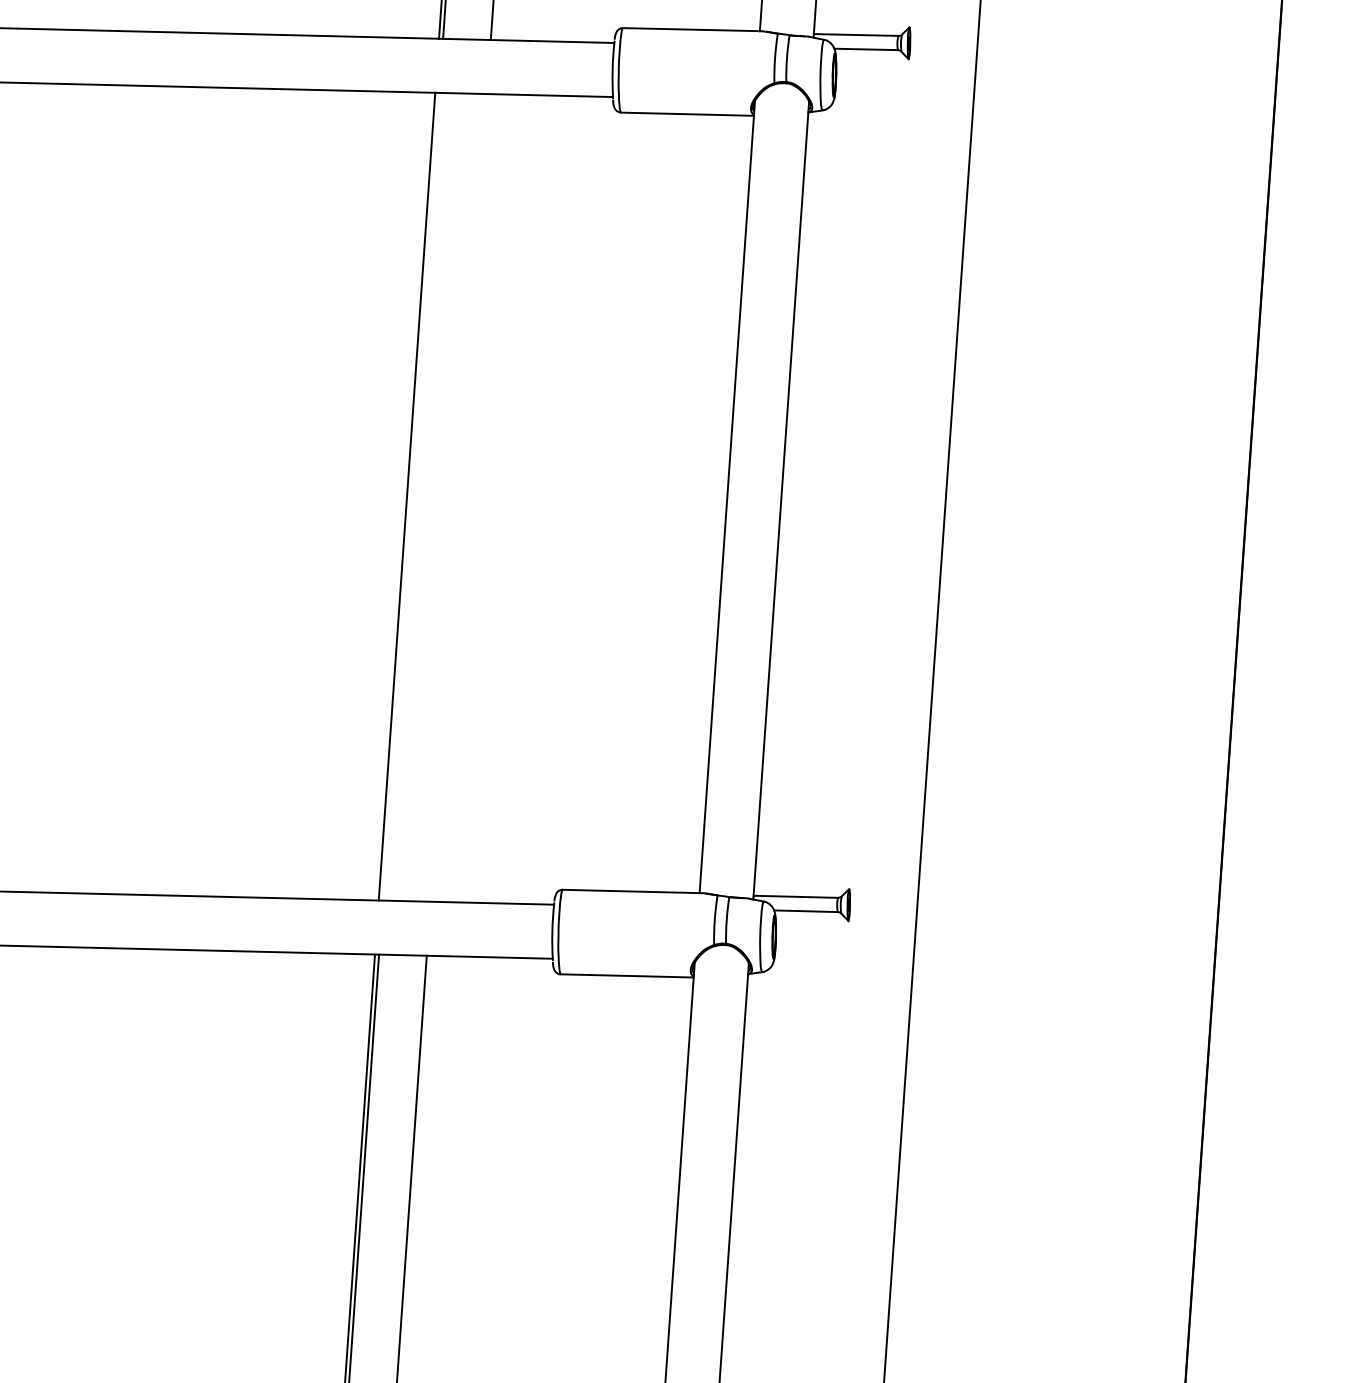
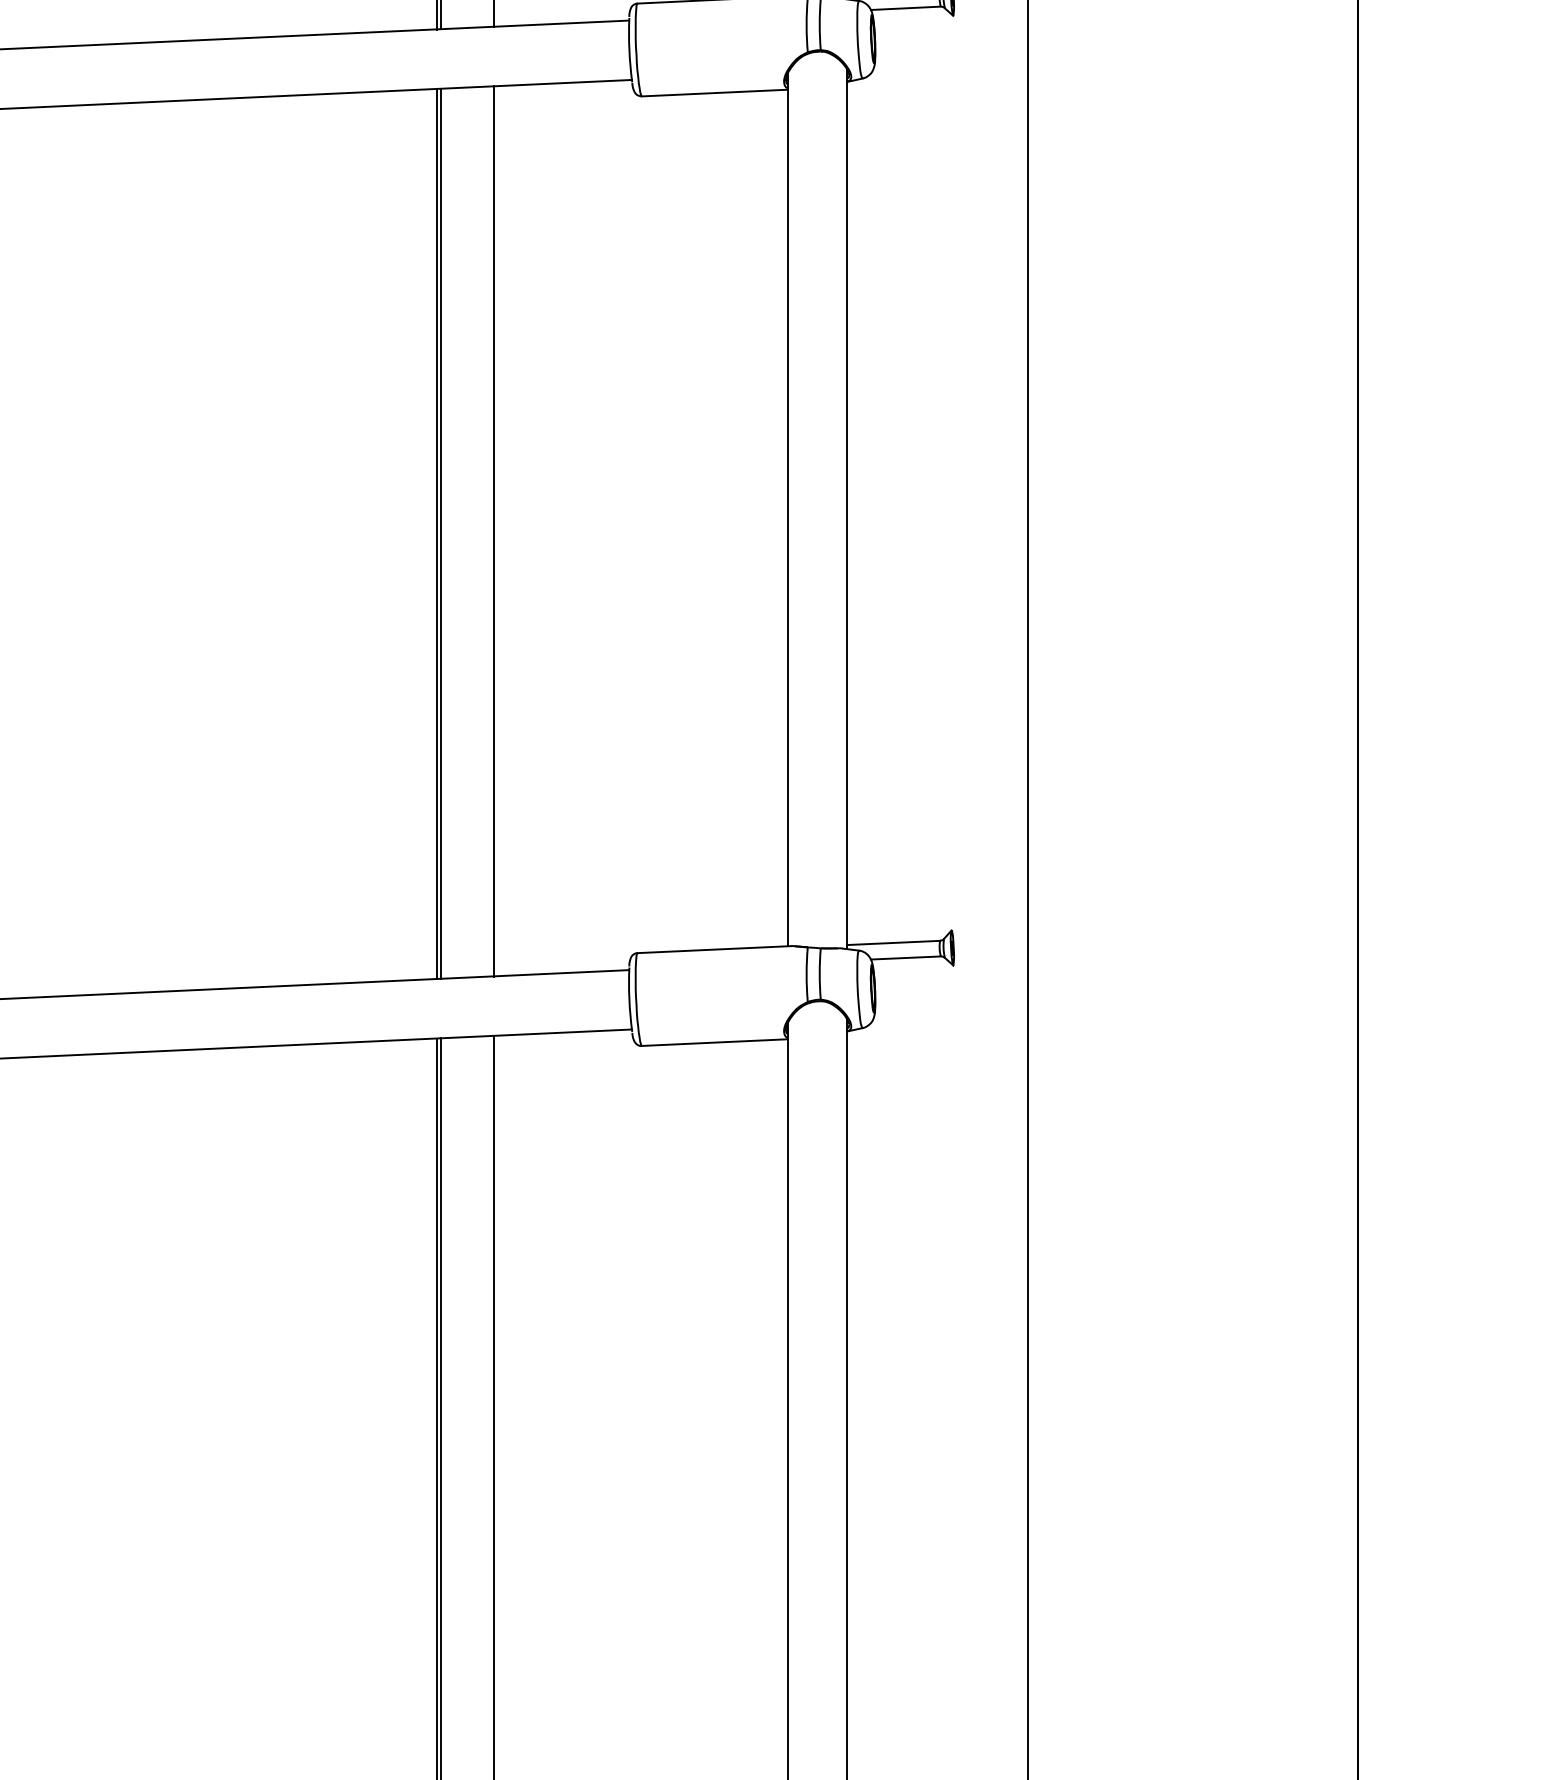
line: (411, 496) -> (441, 533), added
line: (458, 498) -> (493, 531), added

